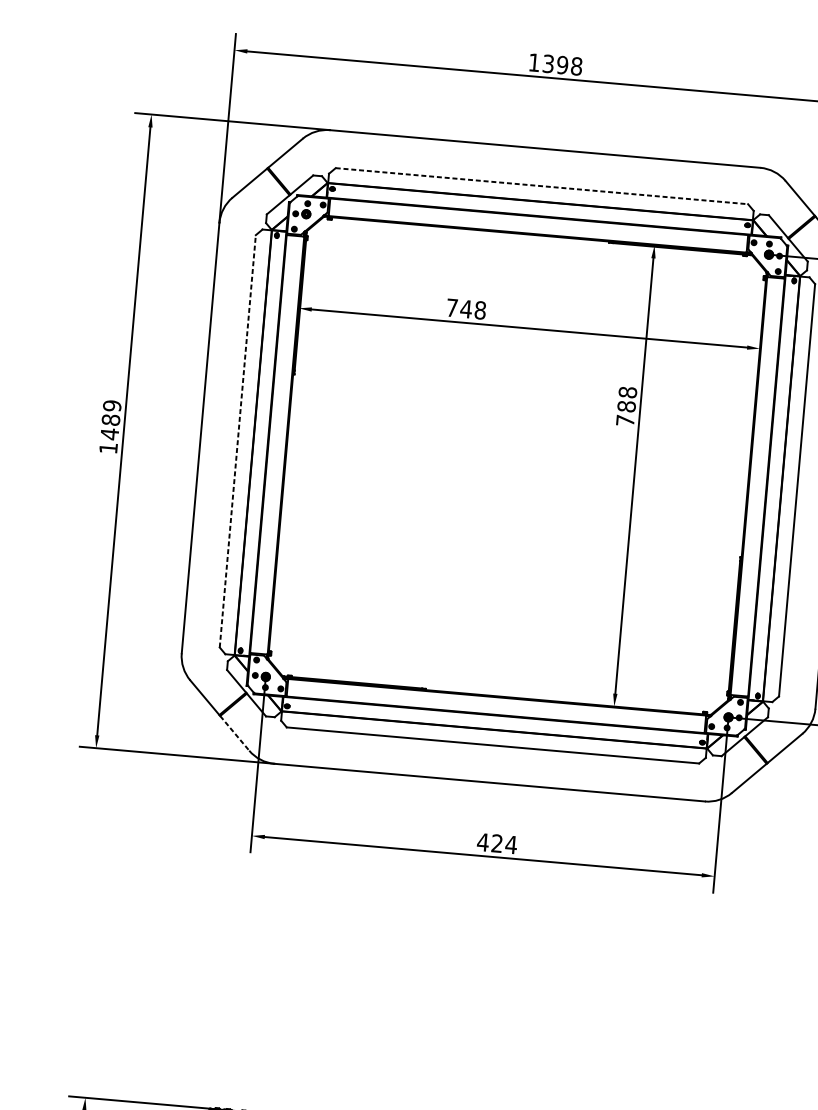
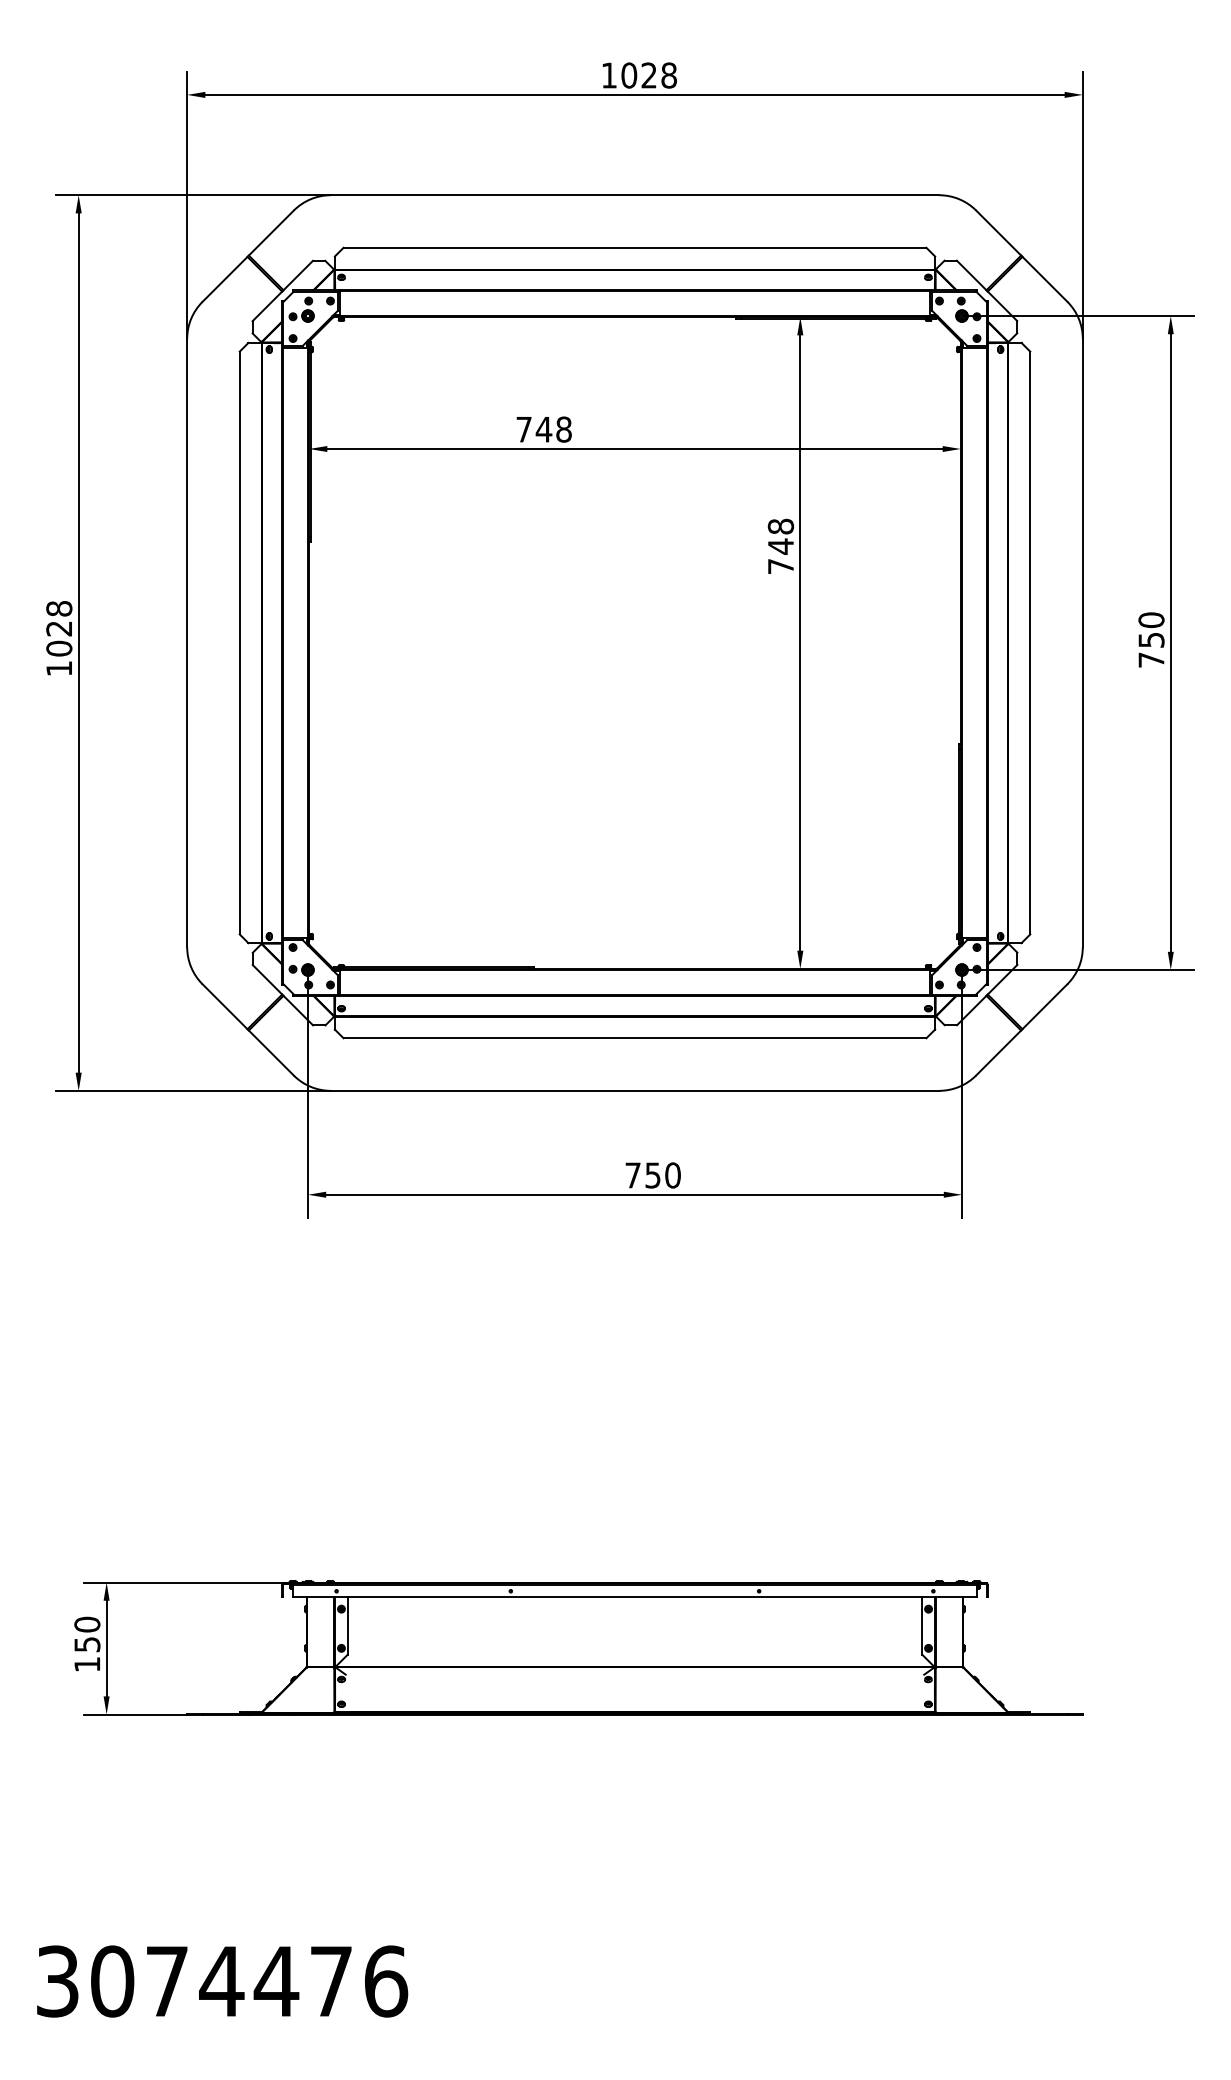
text: (555, 64) -> (638, 75), 1398 -> 1028
line: (542, 186) -> (635, 247), dashed -> solid
text: (626, 406) -> (780, 546), 788 -> 748
text: (111, 420) -> (59, 629), 1489 -> 1028
line: (237, 440) -> (239, 642), dashed -> solid
line: (234, 733) -> (271, 1053), dashed -> solid
text: (496, 843) -> (652, 1175), 424 -> 750

